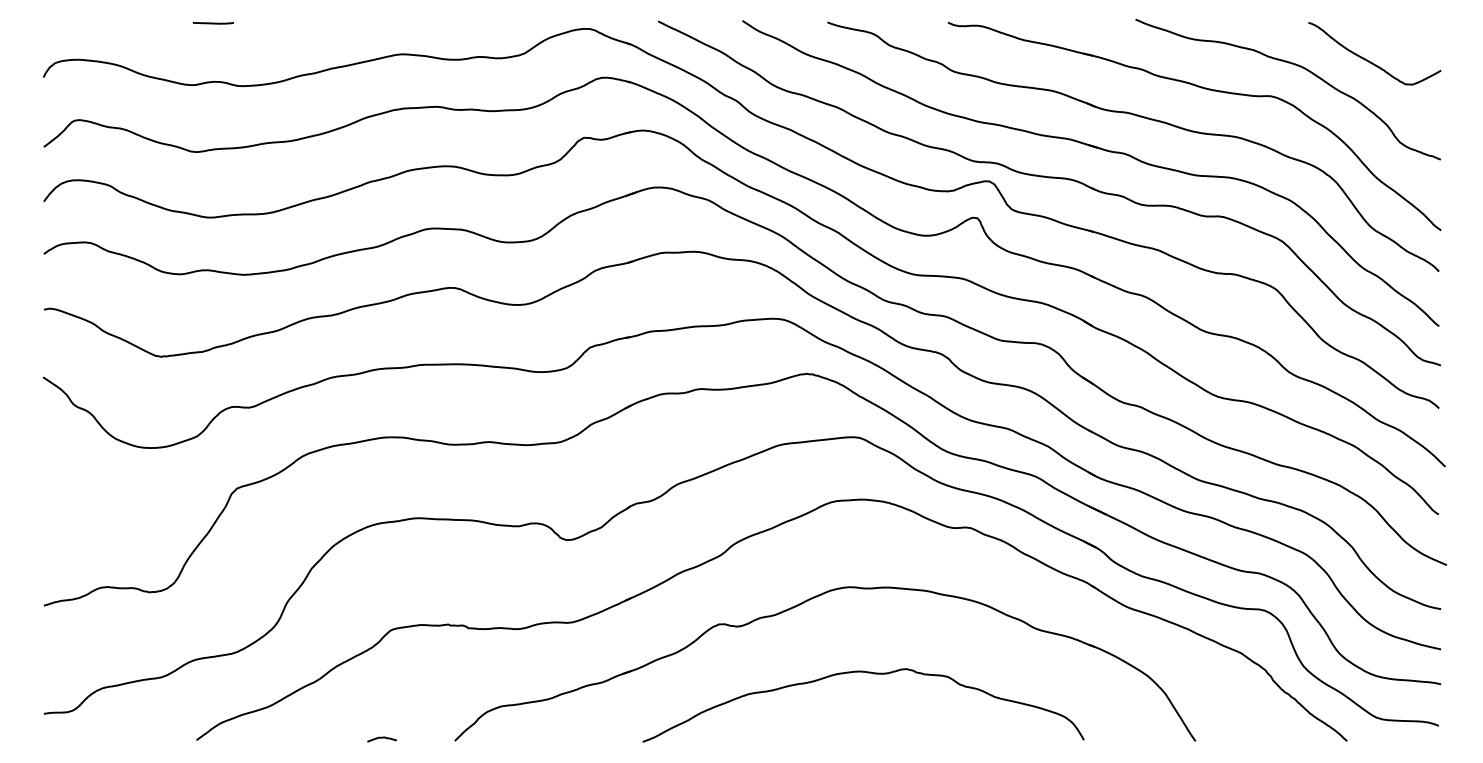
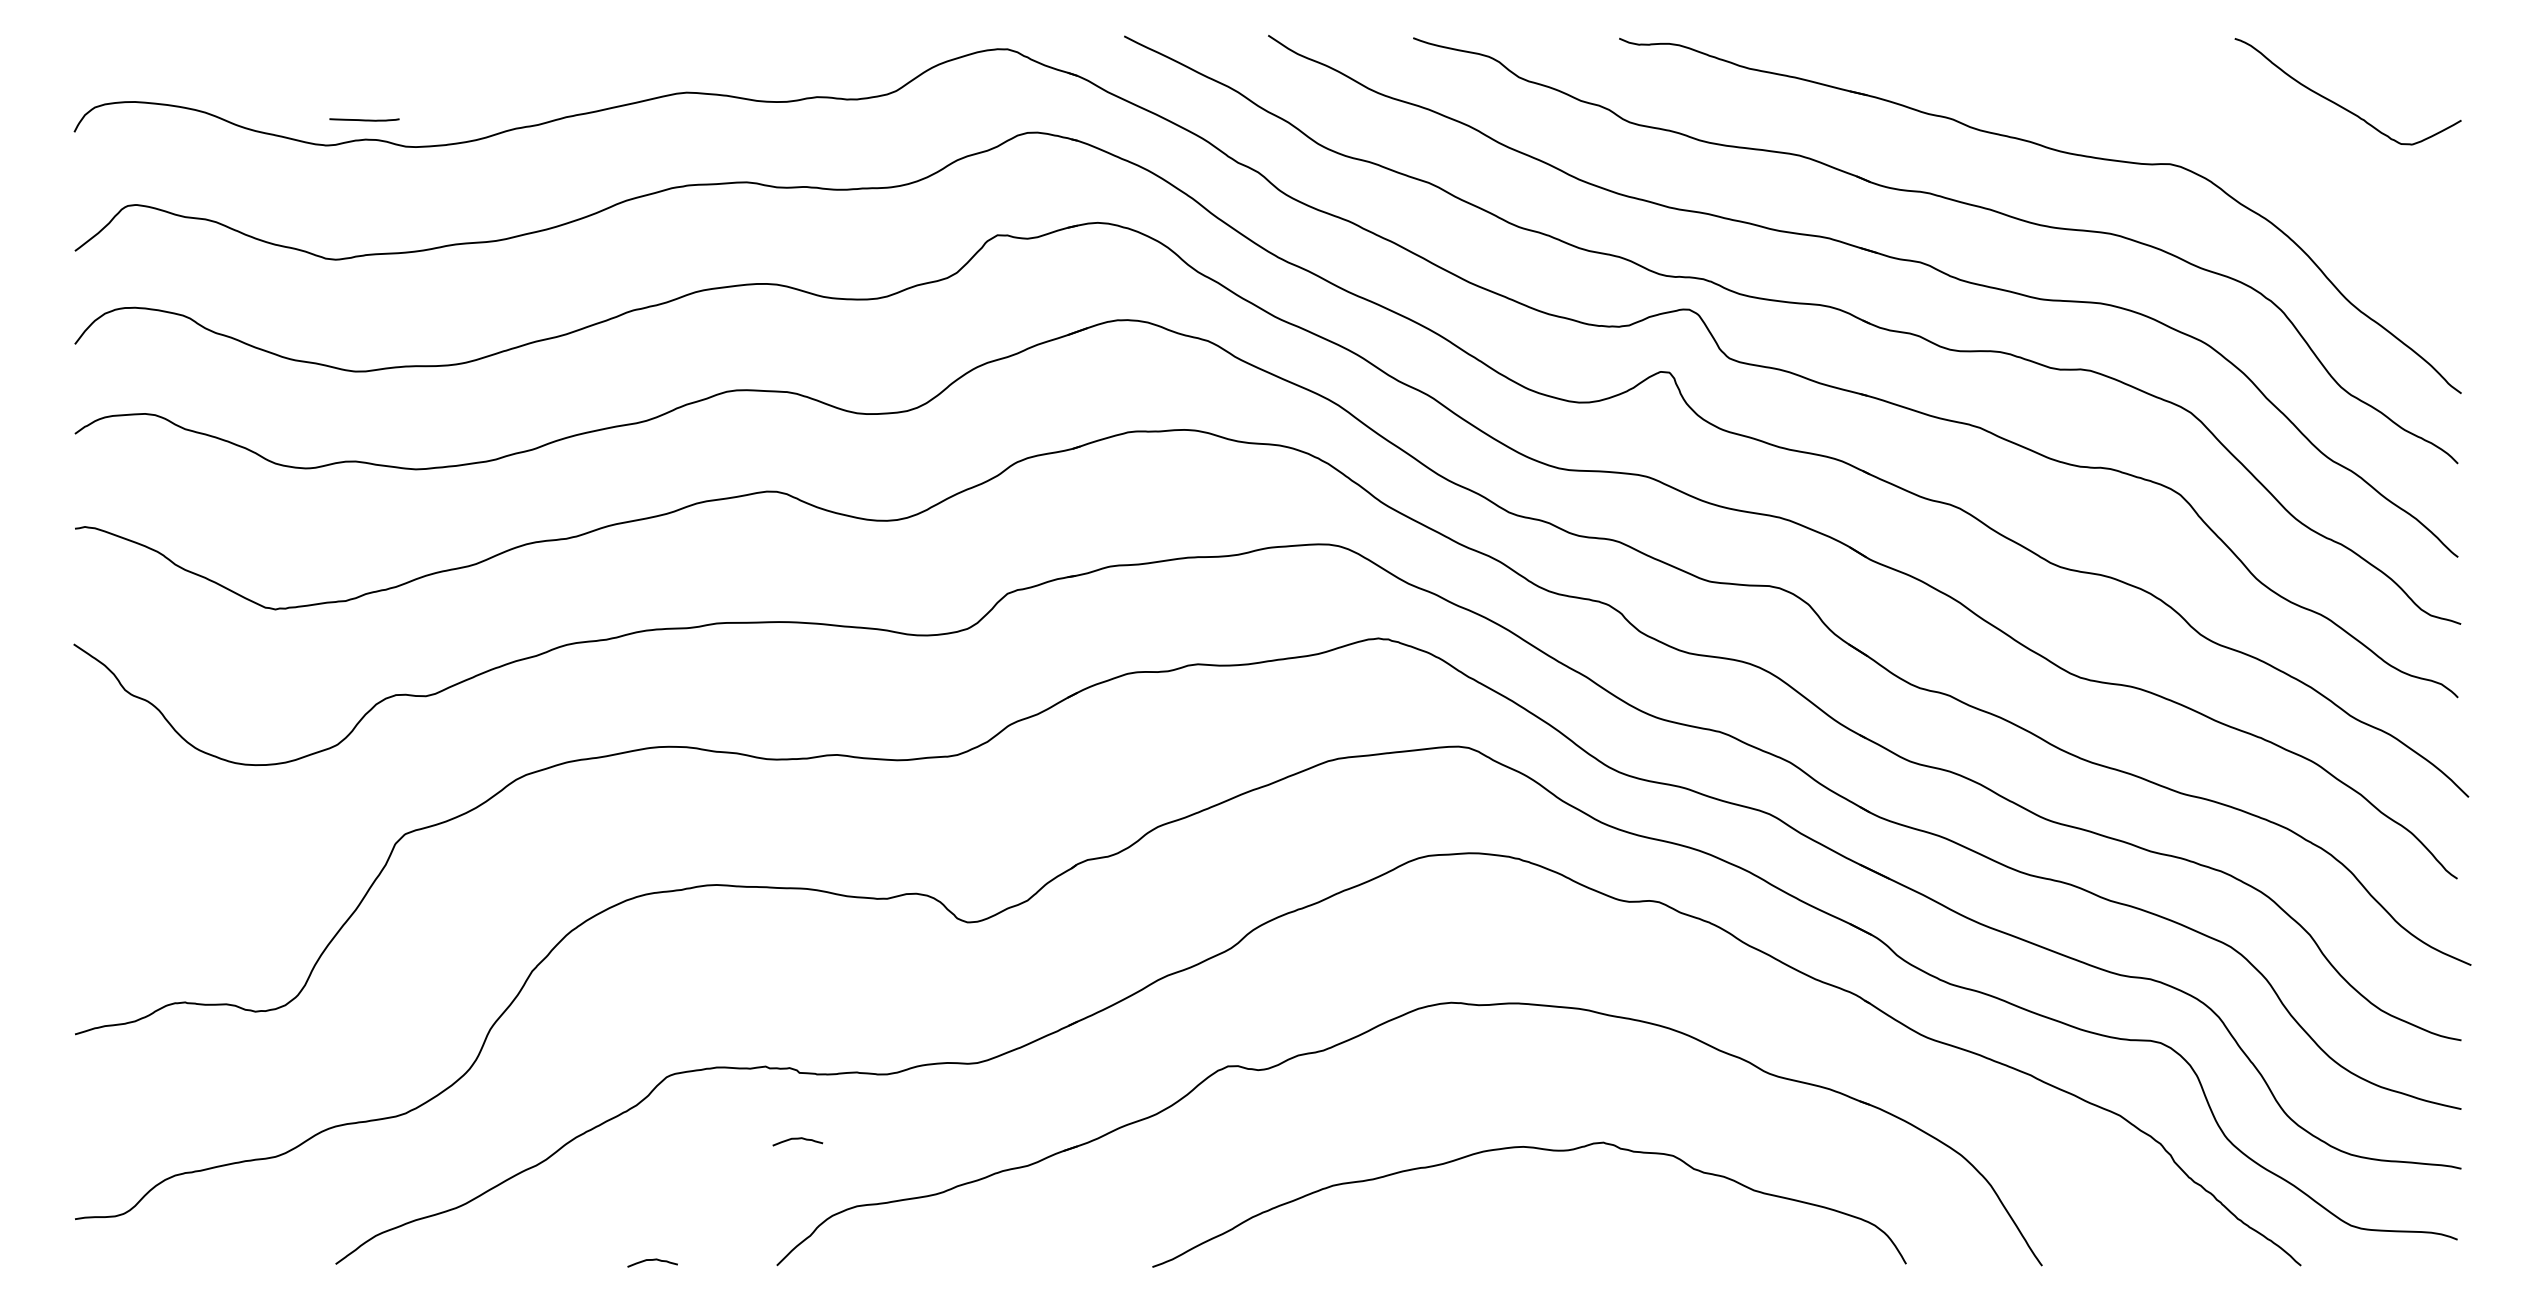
line: (212, 23) -> (362, 120), moved
curve: (1294, 65) -> (2211, 111), removed
curve: (466, 667) -> (796, 1139), added
curve: (867, 673) -> (1536, 1150), moved

